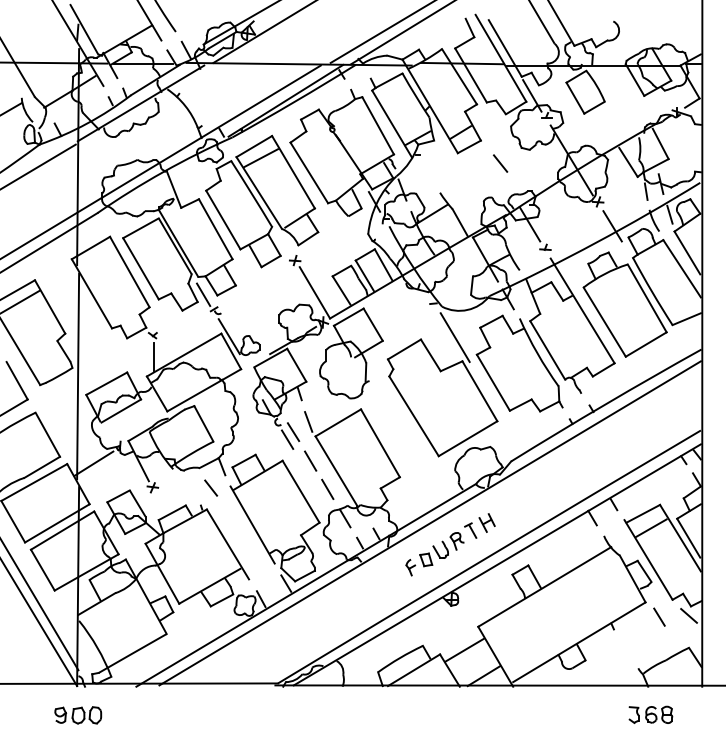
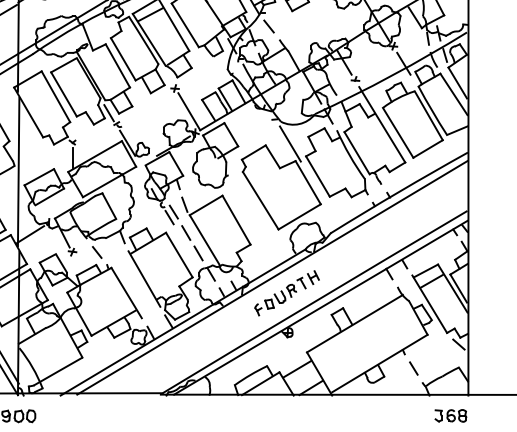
line: (500, 163) -> (269, 26), moved
line: (211, 487) -> (97, 252), moved
line: (659, 616) -> (413, 368), moved
part: (650, 714) -> (450, 415), moved

